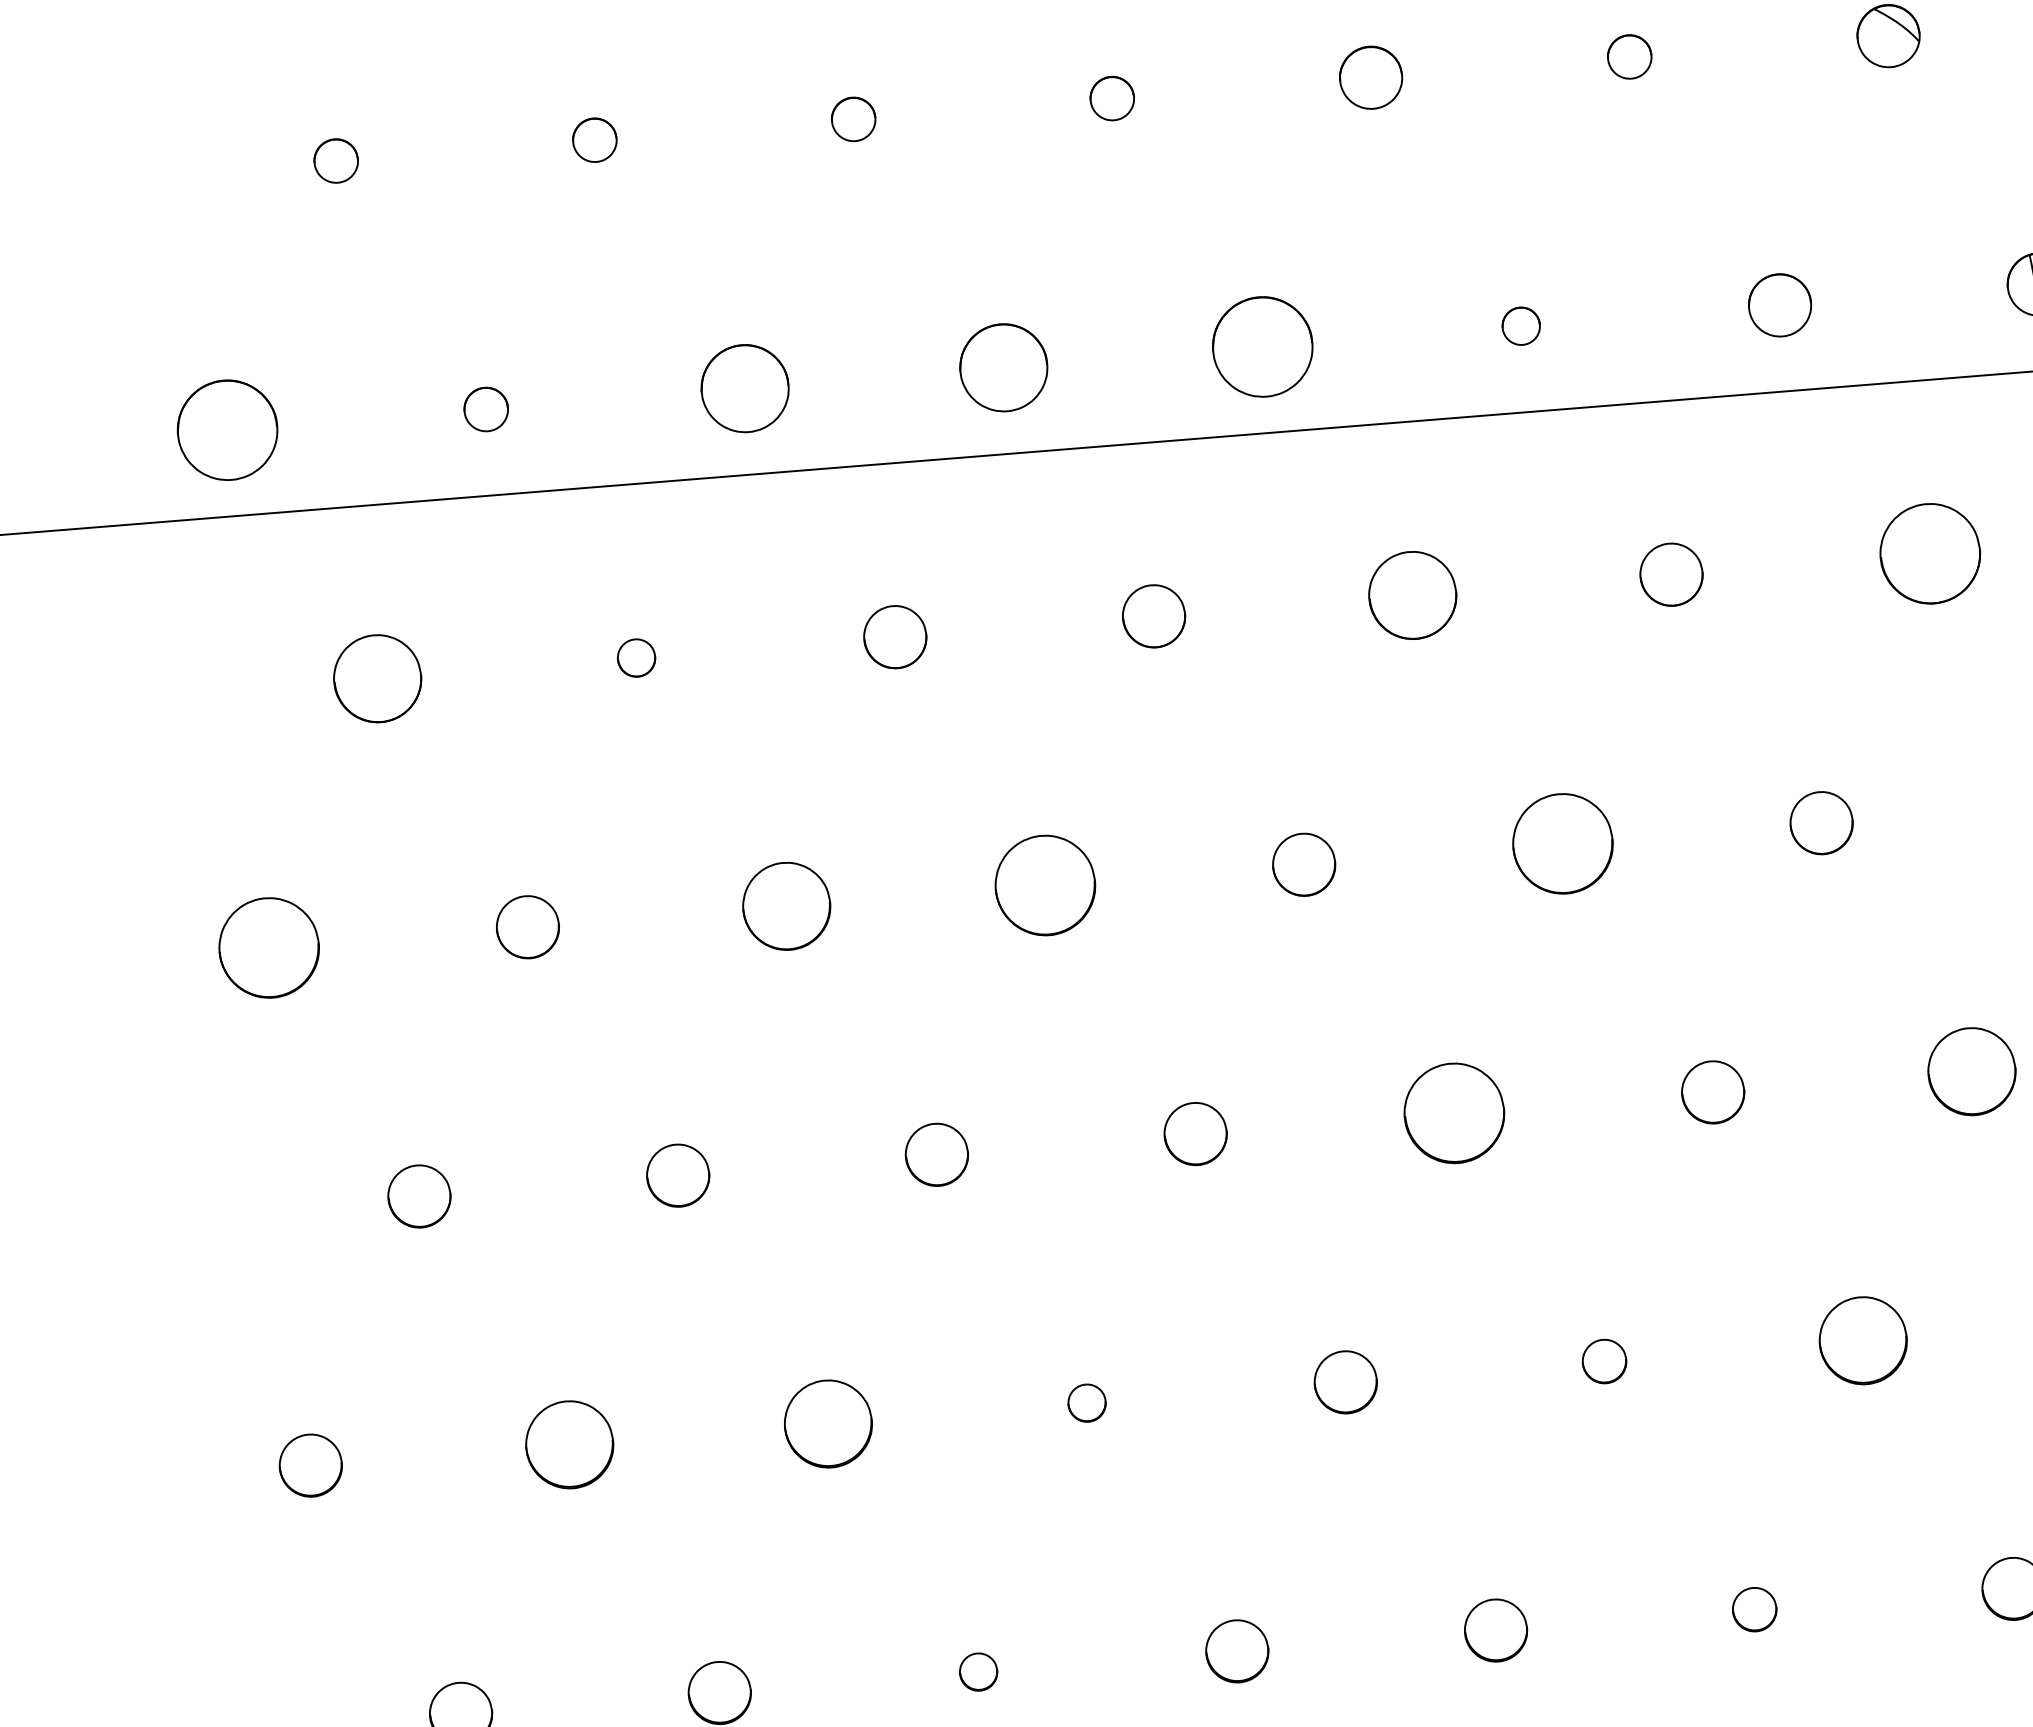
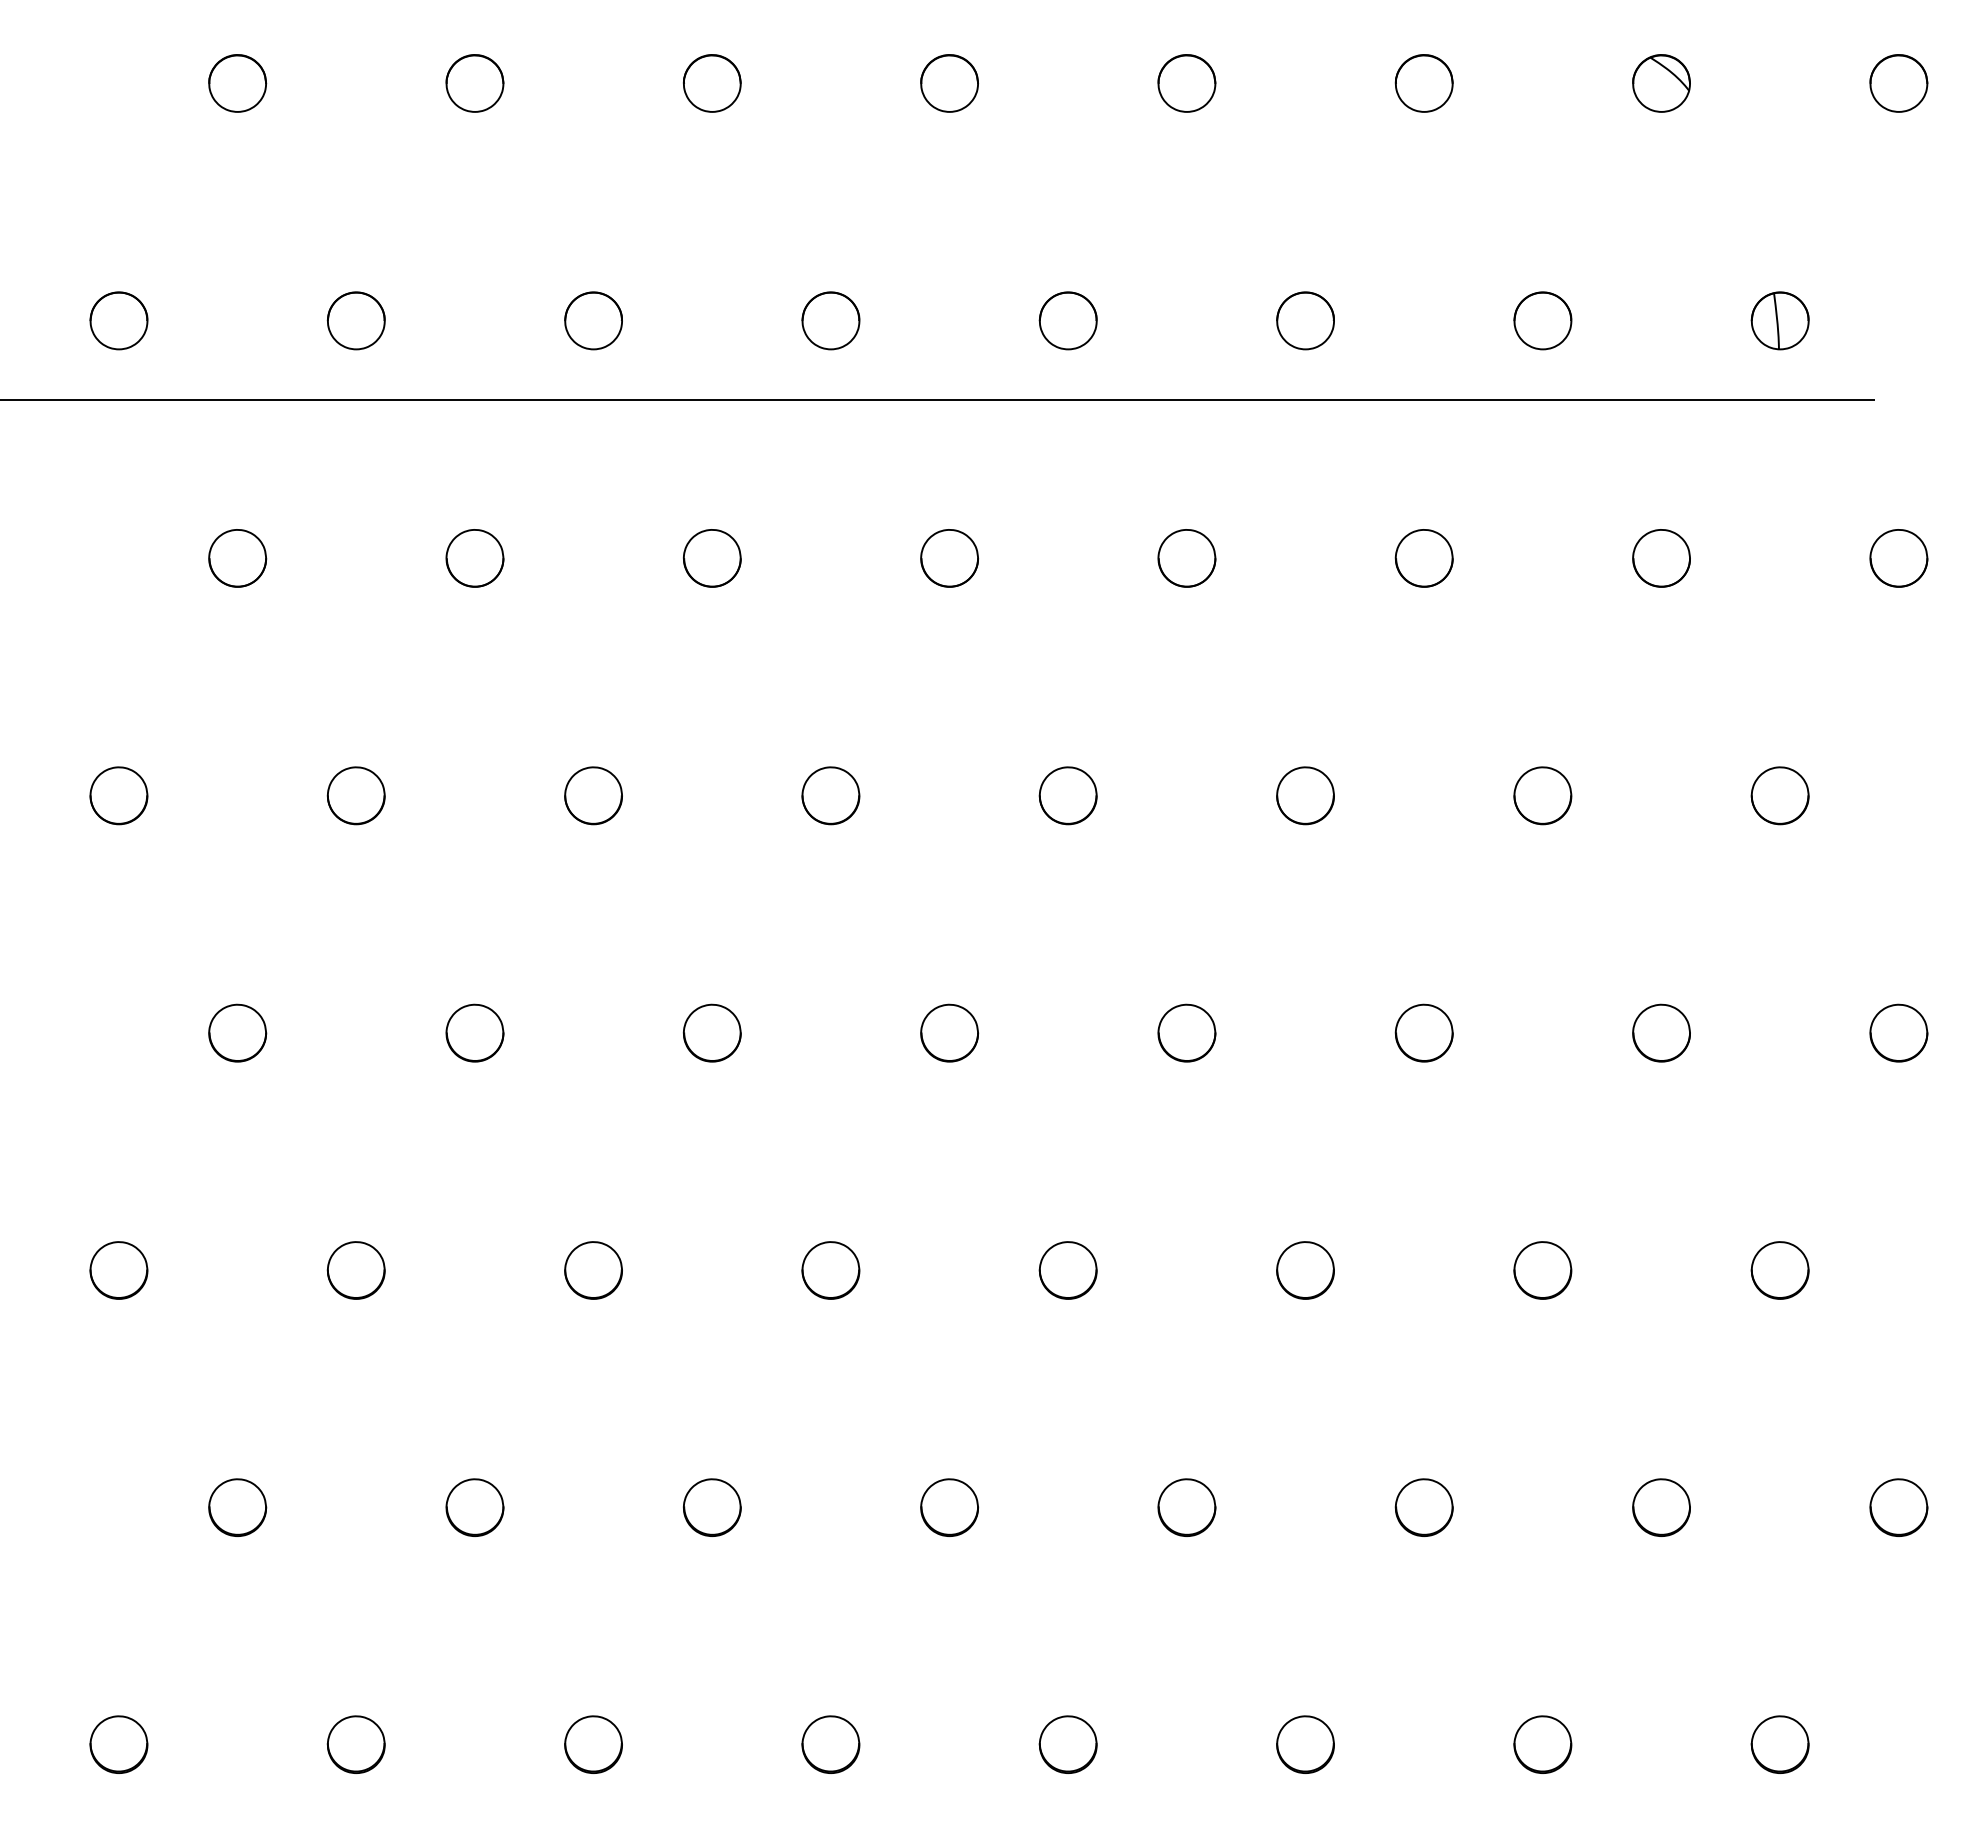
part: (1629, 57) -> (1423, 83), size x1.43
part: (1112, 98) -> (949, 83), size x1.43
part: (853, 119) -> (712, 83), size x1.43
part: (594, 140) -> (474, 83), size x1.43
part: (335, 161) -> (237, 83), size x1.43
part: (1521, 325) -> (1305, 320), size x1.67
part: (1261, 346) -> (1067, 320), size x0.62
part: (1003, 367) -> (830, 320), size x0.71
part: (744, 388) -> (593, 320), size x0.71
part: (485, 409) -> (355, 320), size x1.43
part: (226, 429) -> (118, 320), size x0.62
part: (1930, 554) -> (1661, 558), size x0.62
part: (1412, 595) -> (1186, 558), size x0.71
part: (636, 658) -> (474, 558), size x1.67
part: (377, 678) -> (237, 558), size x0.71
part: (1562, 843) -> (1305, 795), size x0.62
part: (1044, 885) -> (830, 795), size x0.62
part: (786, 906) -> (593, 795), size x0.71
part: (268, 947) -> (118, 795), size x0.62
part: (1971, 1070) -> (1661, 1032), size x0.71
part: (1453, 1112) -> (1186, 1032), size x0.62
part: (1862, 1340) -> (1542, 1270), size x0.71
part: (1604, 1361) -> (1305, 1270), size x1.43
part: (1086, 1403) -> (830, 1270), size x1.67
part: (828, 1424) -> (593, 1270), size x0.71
part: (568, 1444) -> (355, 1270), size x0.71
part: (1753, 1609) -> (1423, 1507), size x1.43
part: (978, 1671) -> (712, 1507), size x1.67

